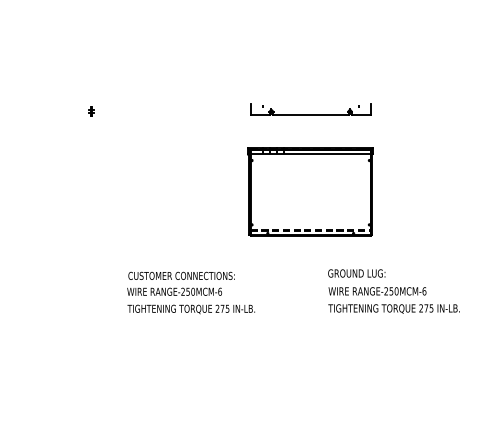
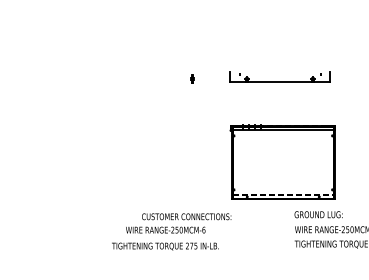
part: (91, 111) -> (192, 78), moved
part: (310, 191) -> (283, 161), moved
text: (181, 275) -> (186, 216), moved
text: (190, 309) -> (164, 246), moved

